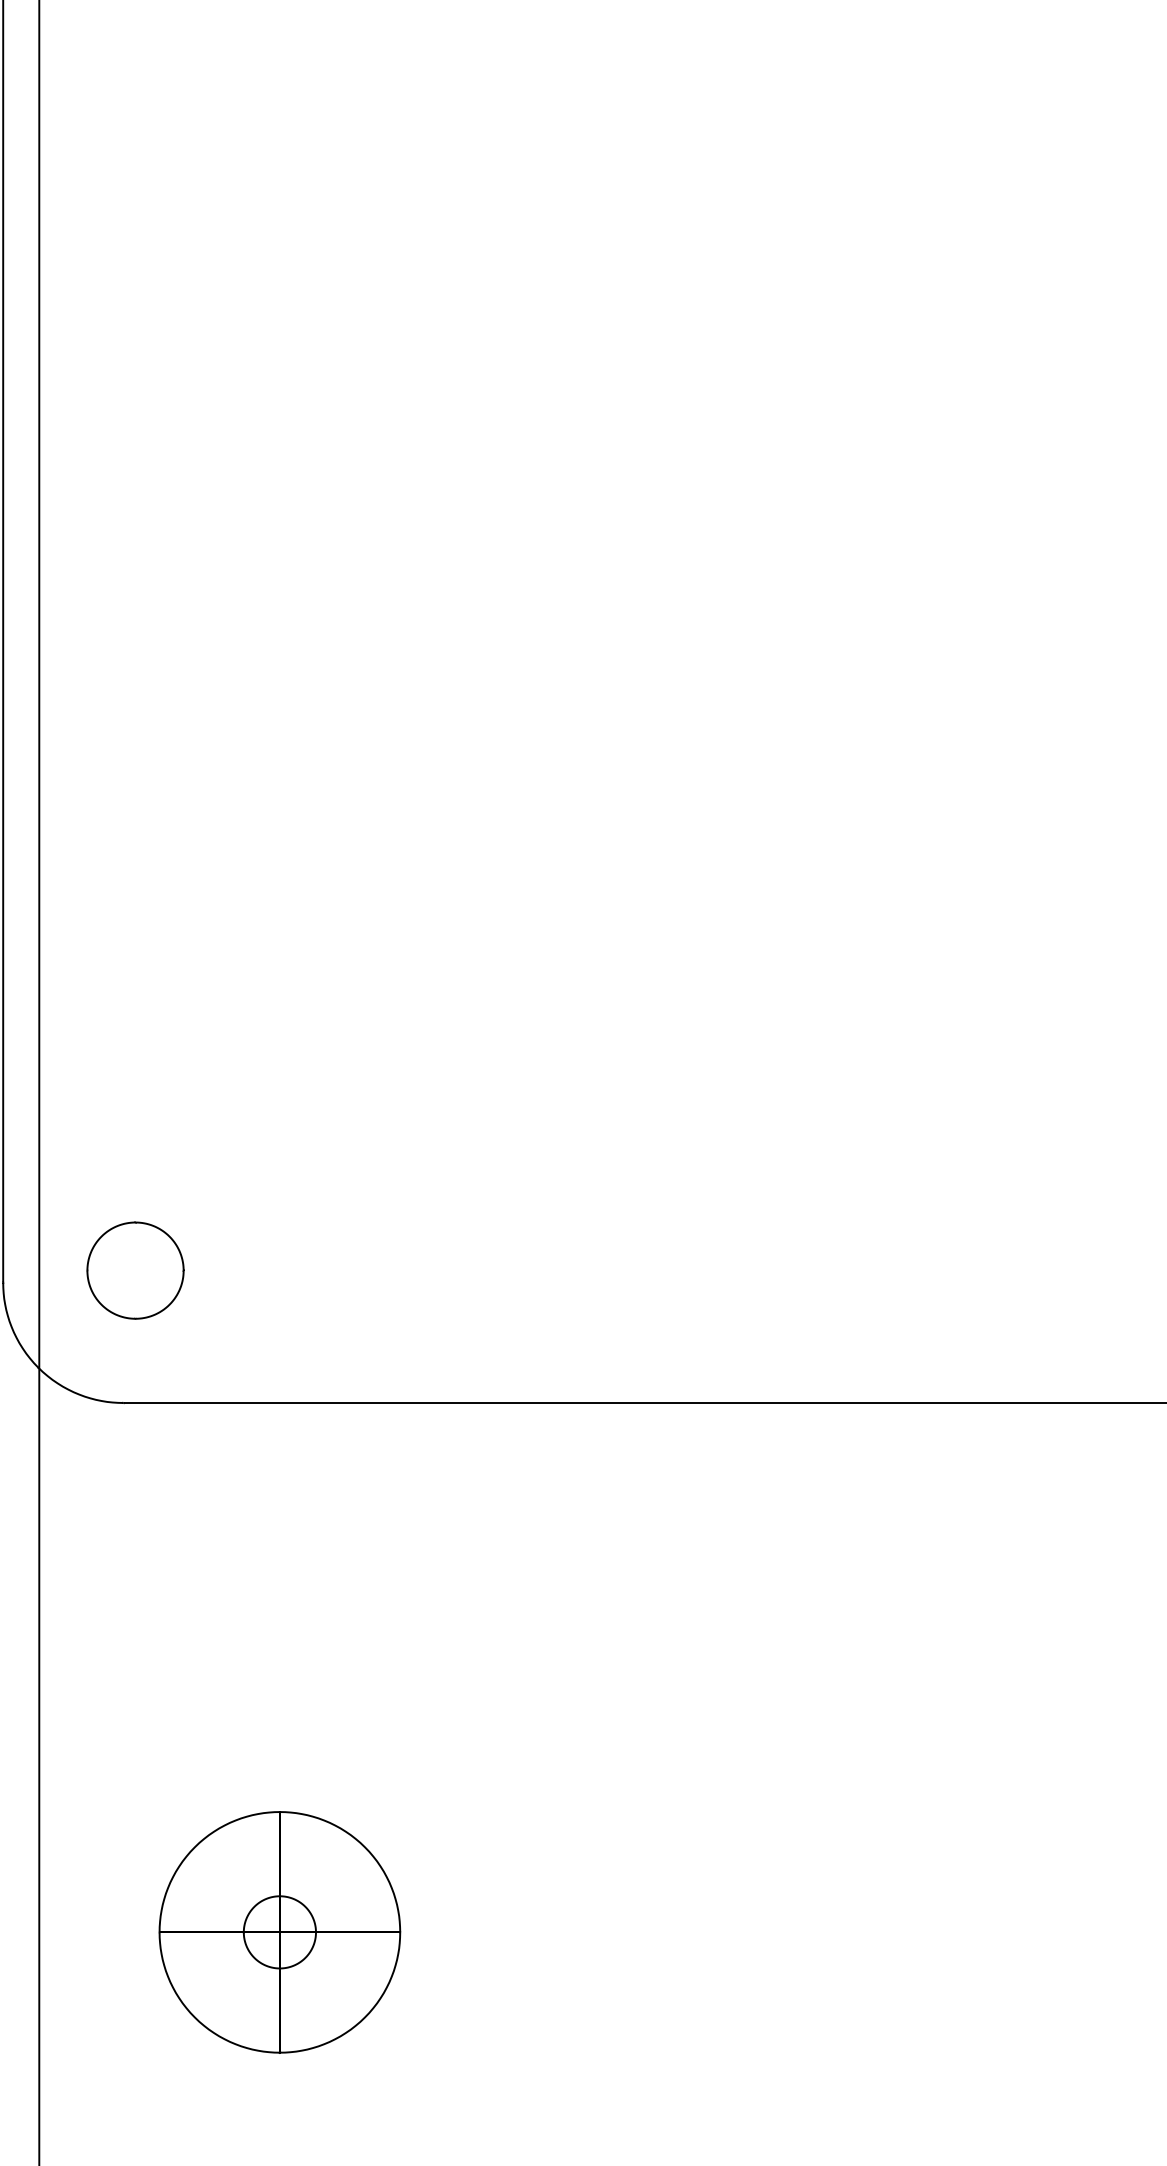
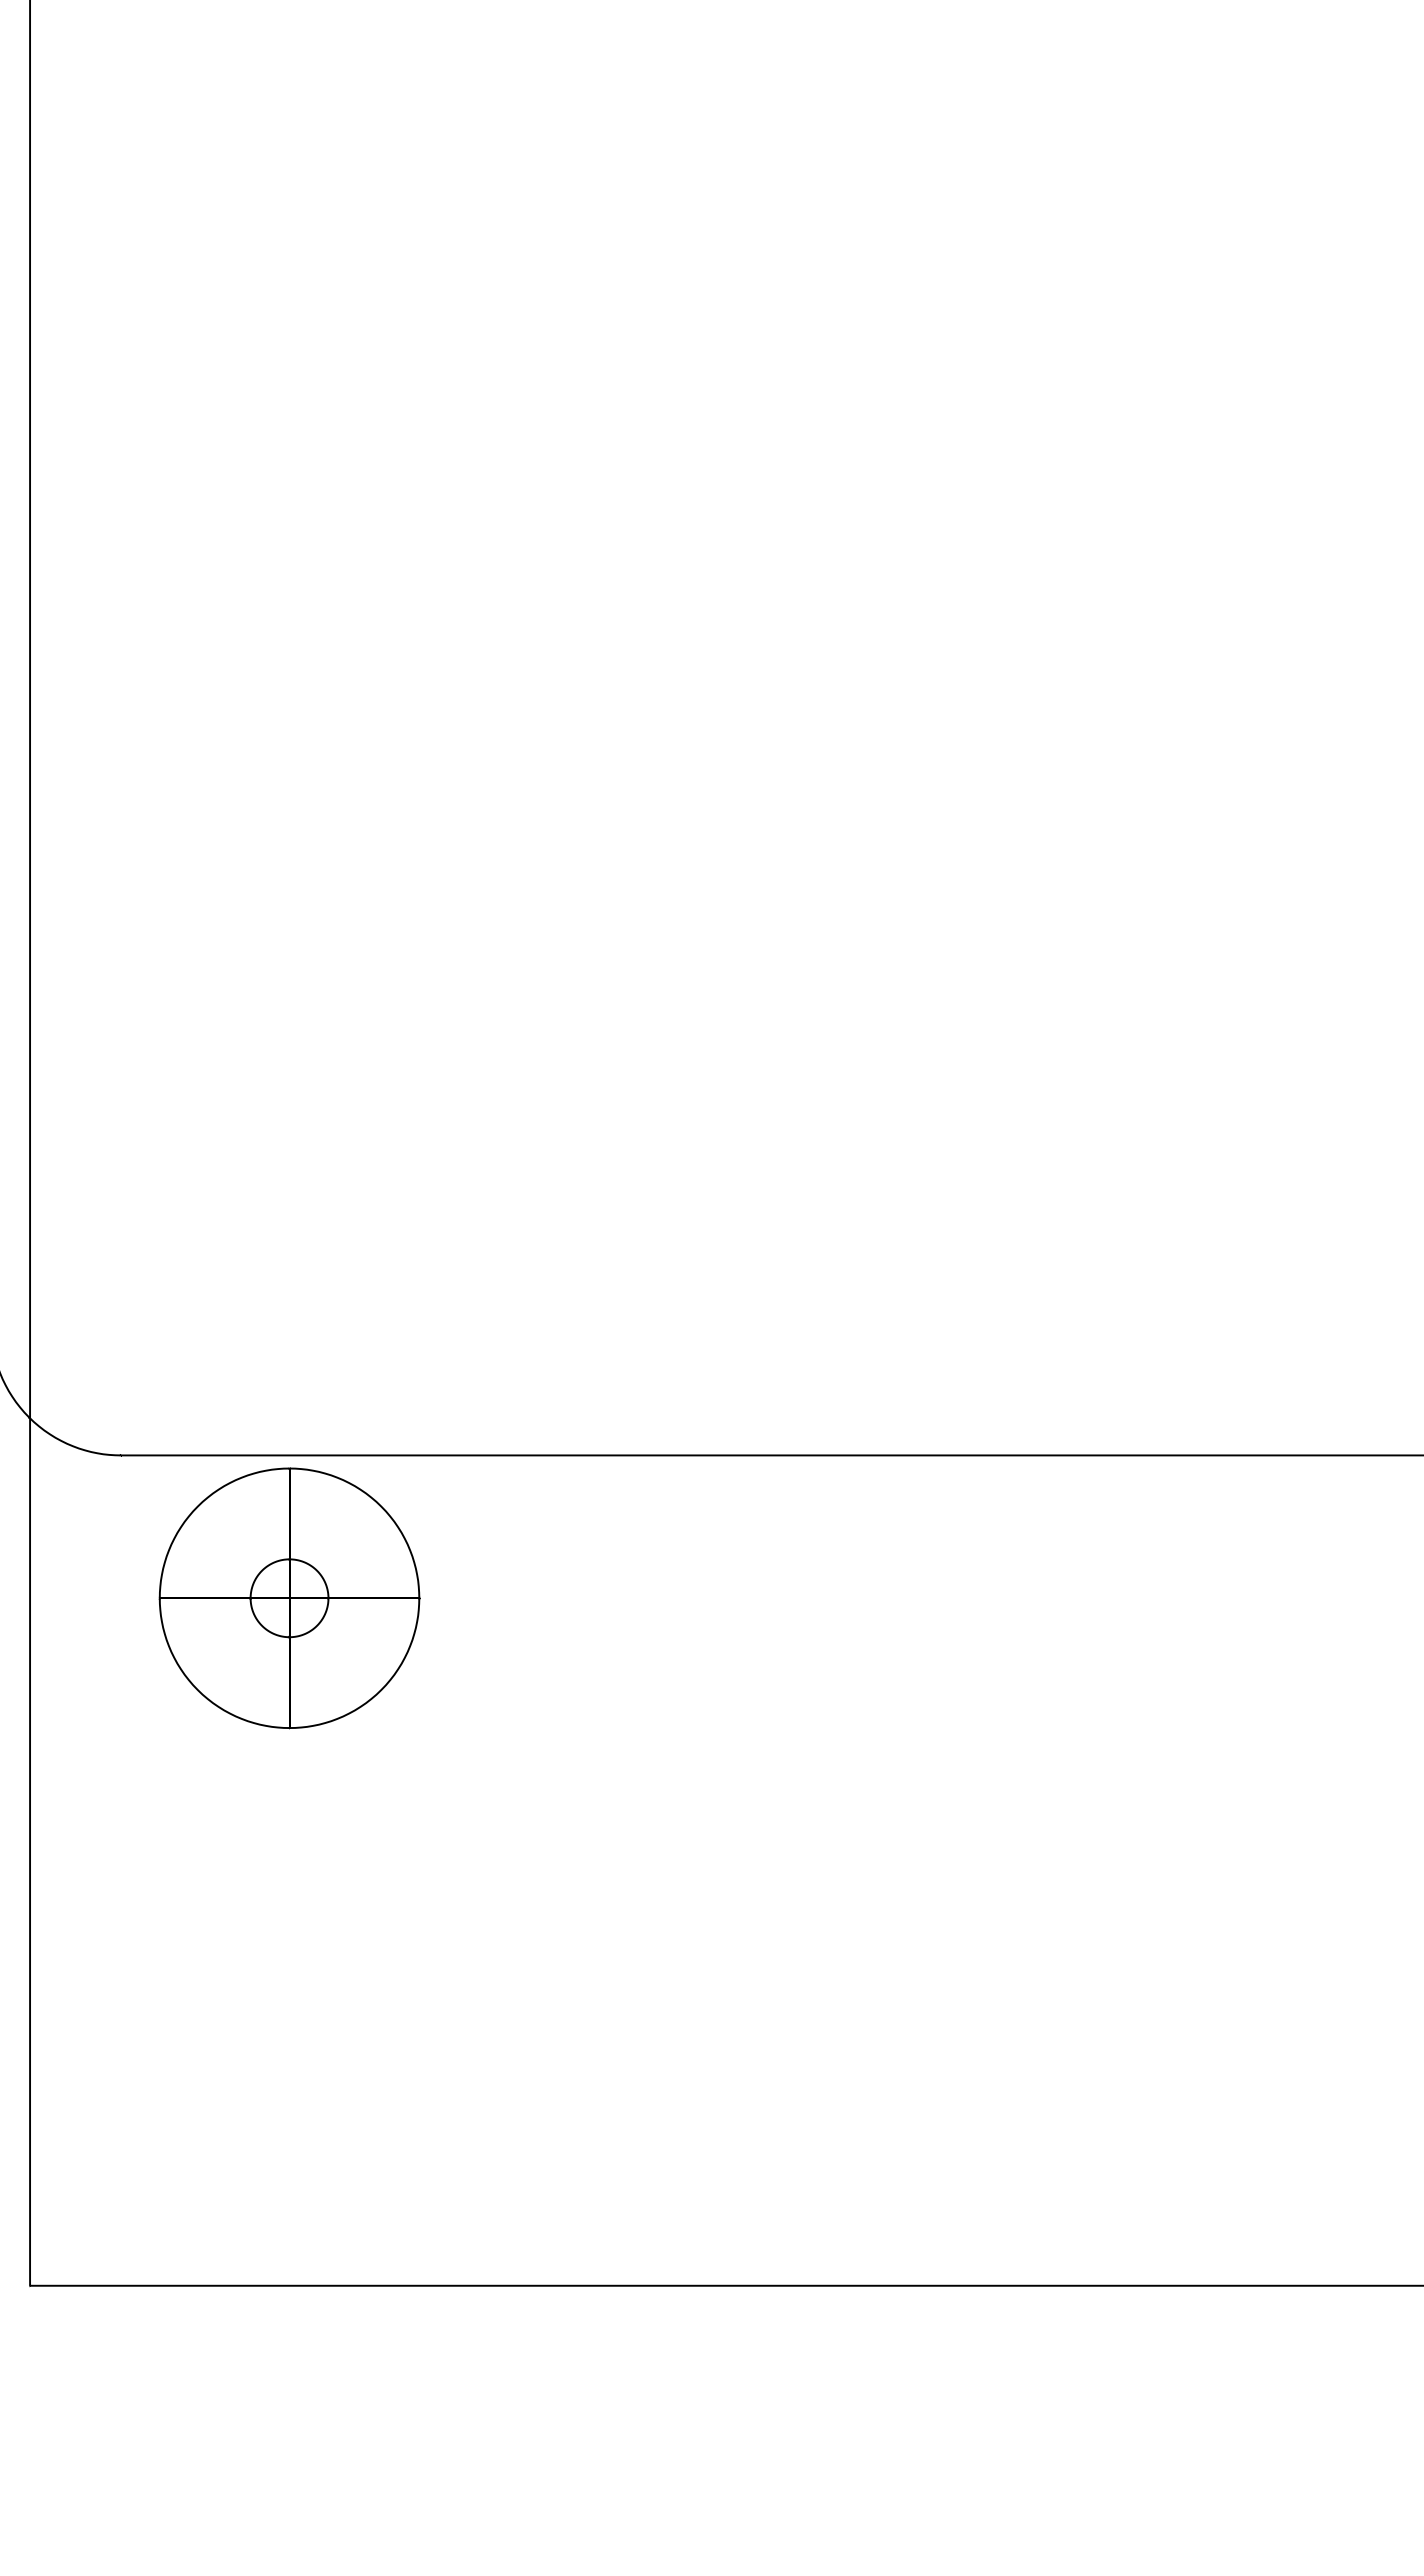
part: (135, 1270) -> (133, 1312), removed
part: (279, 1932) -> (289, 1598), moved

